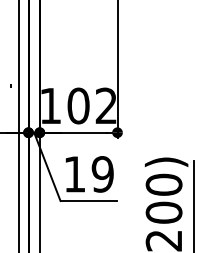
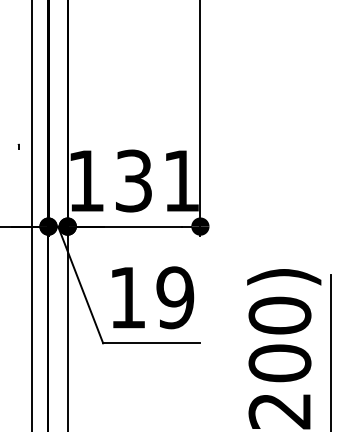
text: (91, 105) -> (156, 180), 102 -> 131

